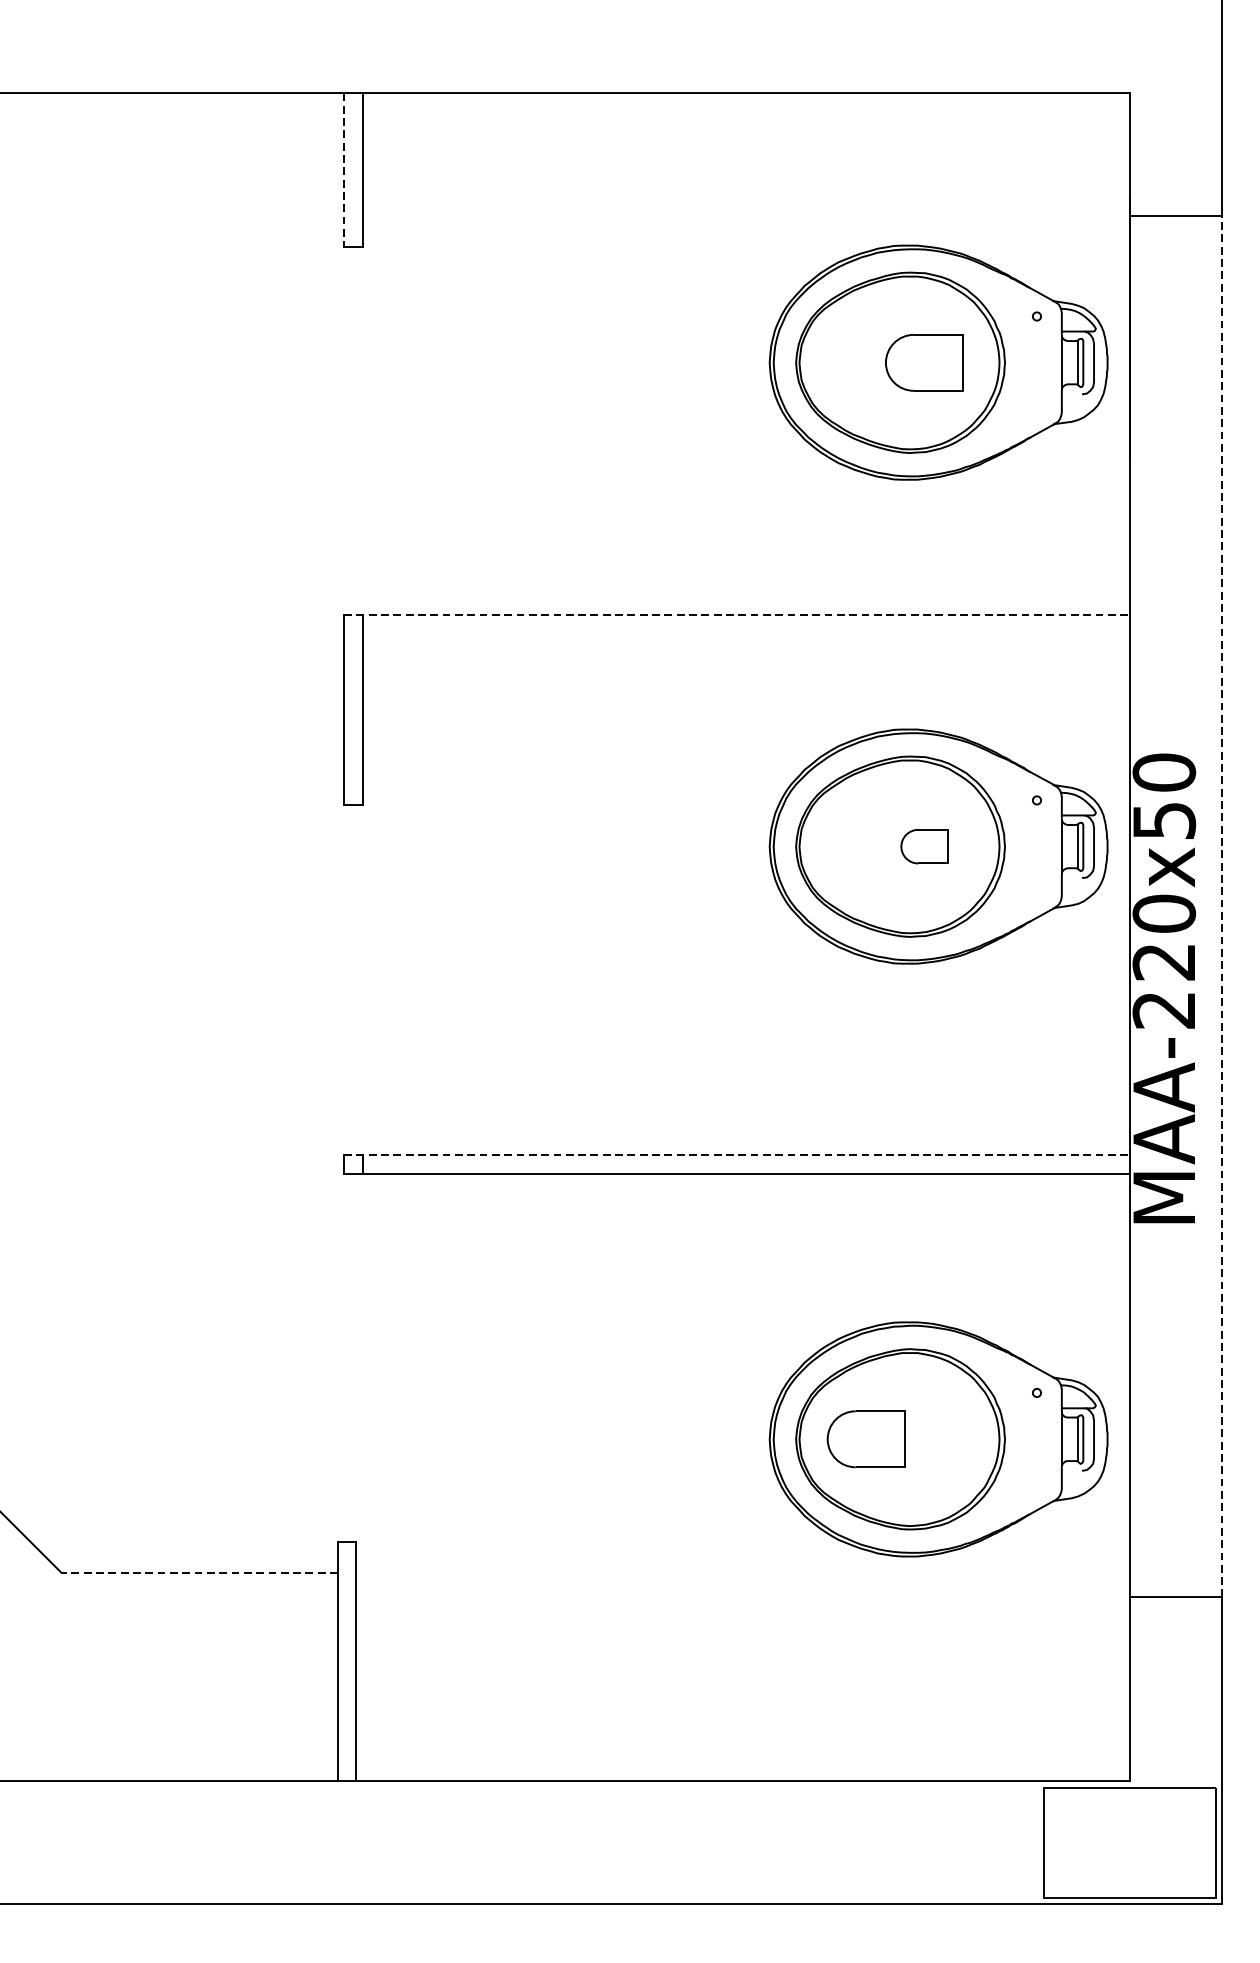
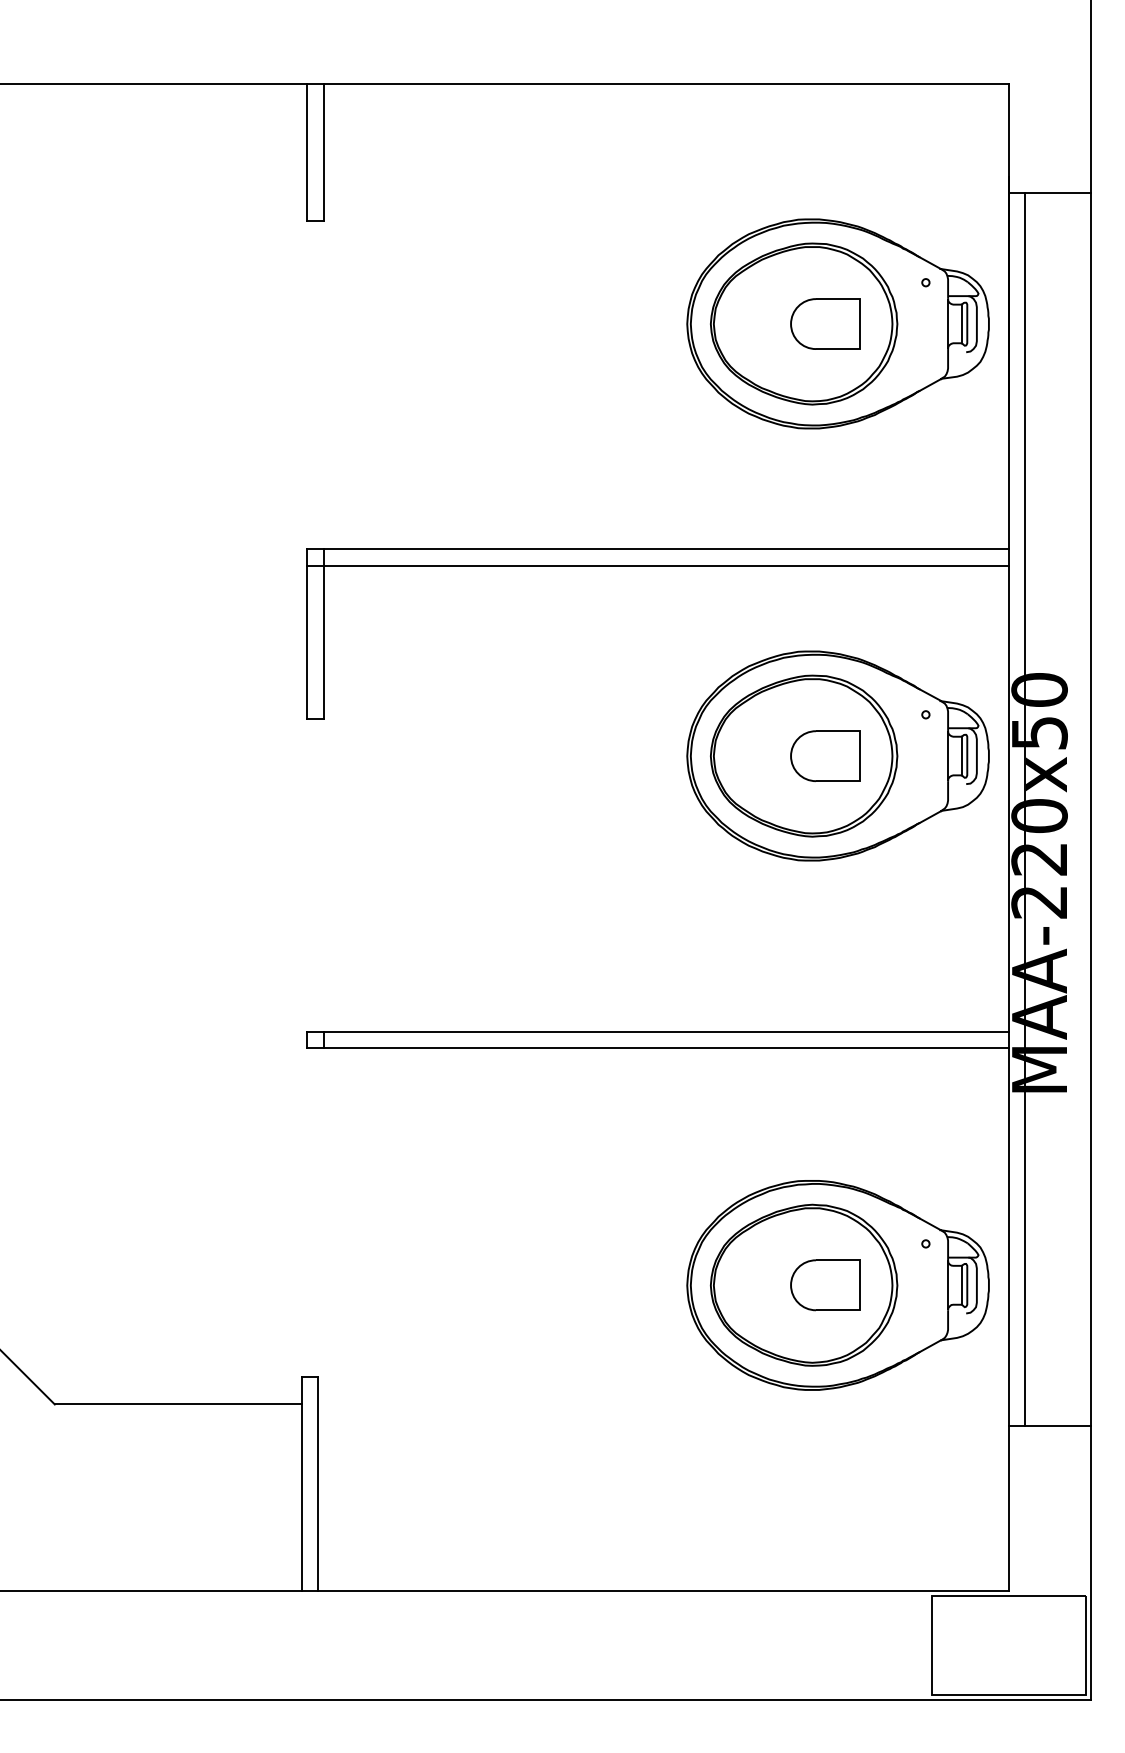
line: (344, 170) -> (307, 152), dashed -> solid
line: (737, 615) -> (658, 549), dashed -> solid
line: (736, 633) -> (657, 565), added
part: (924, 845) -> (825, 755), size x1.67
line: (1148, 906) -> (1025, 809), added
line: (1222, 906) -> (1091, 809), dashed -> solid
line: (737, 1155) -> (658, 1031), dashed -> solid
part: (866, 1439) -> (825, 1285), moved
line: (198, 1572) -> (177, 1404), dashed -> solid

